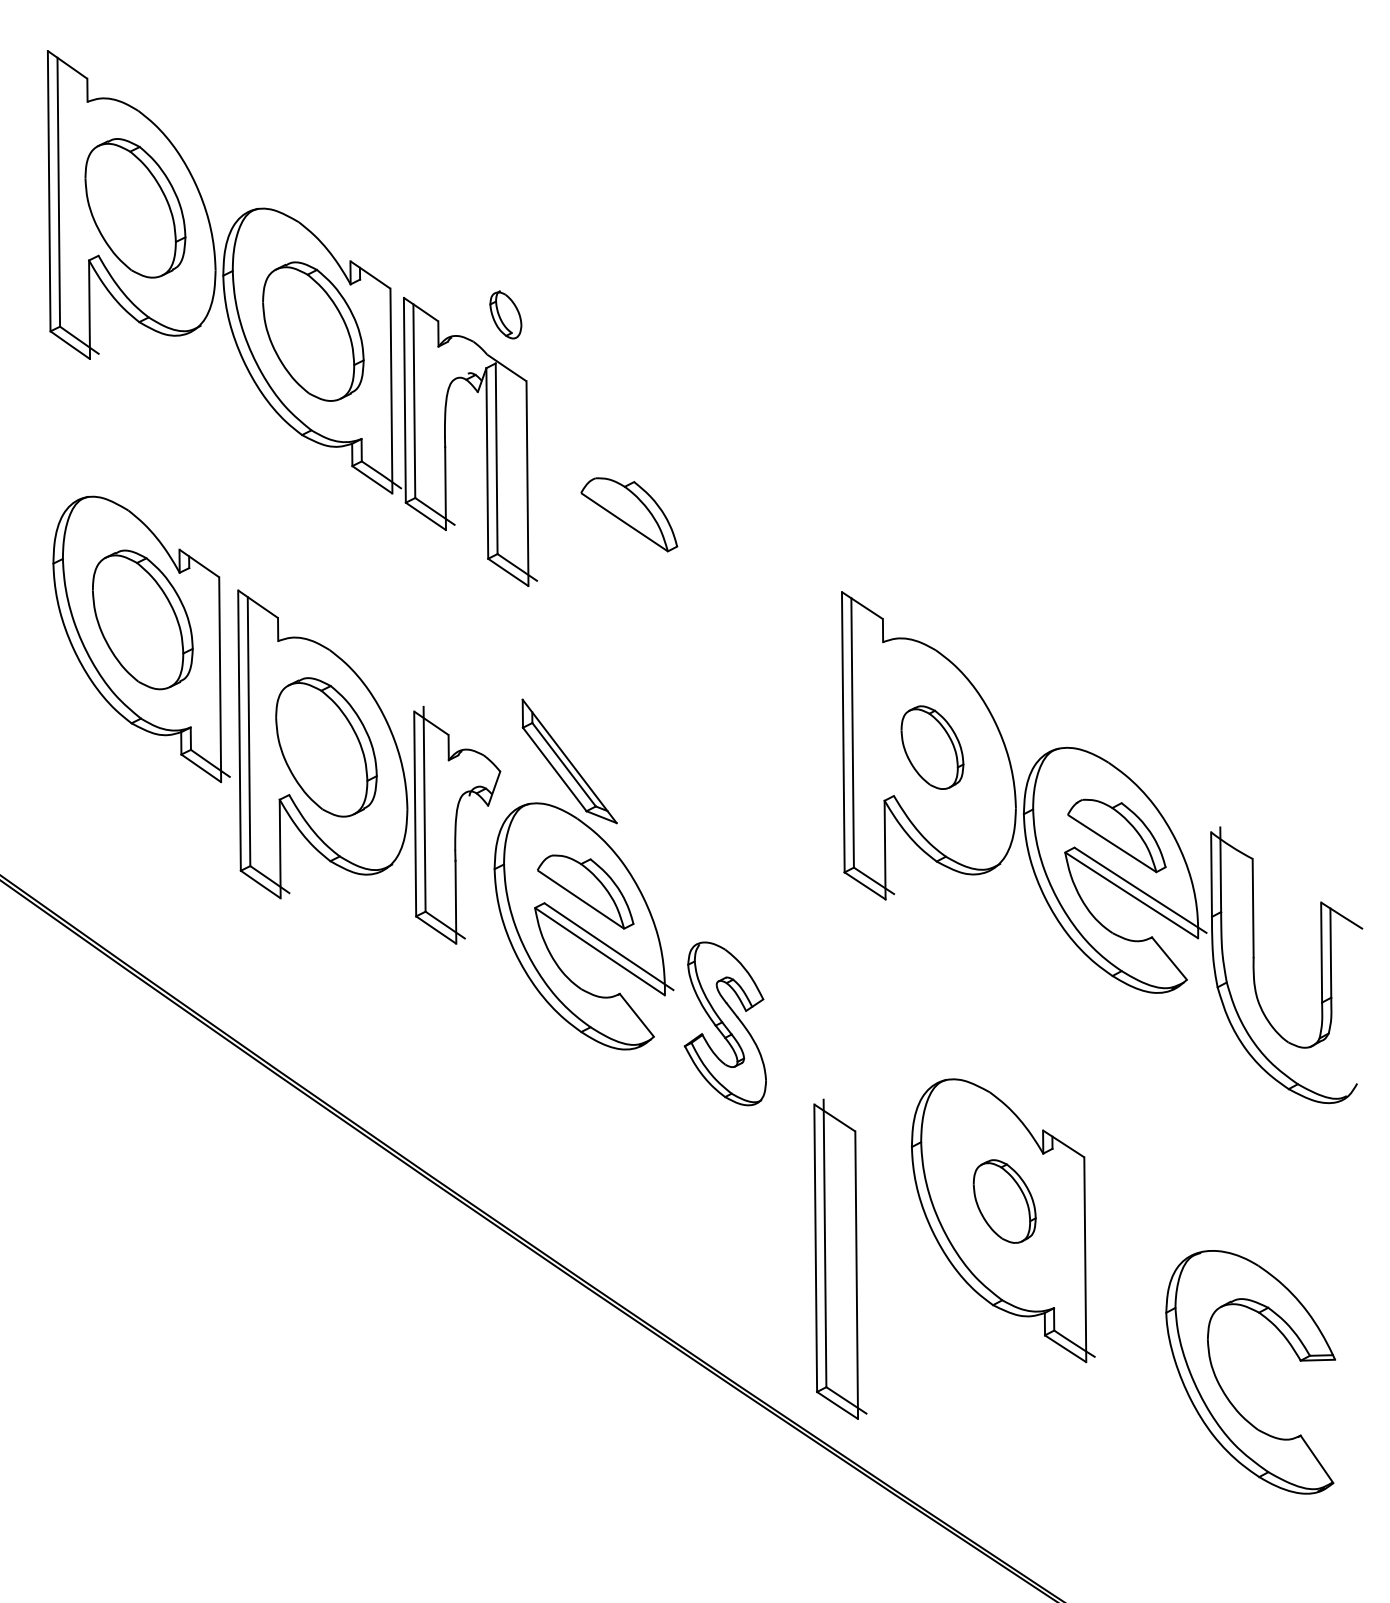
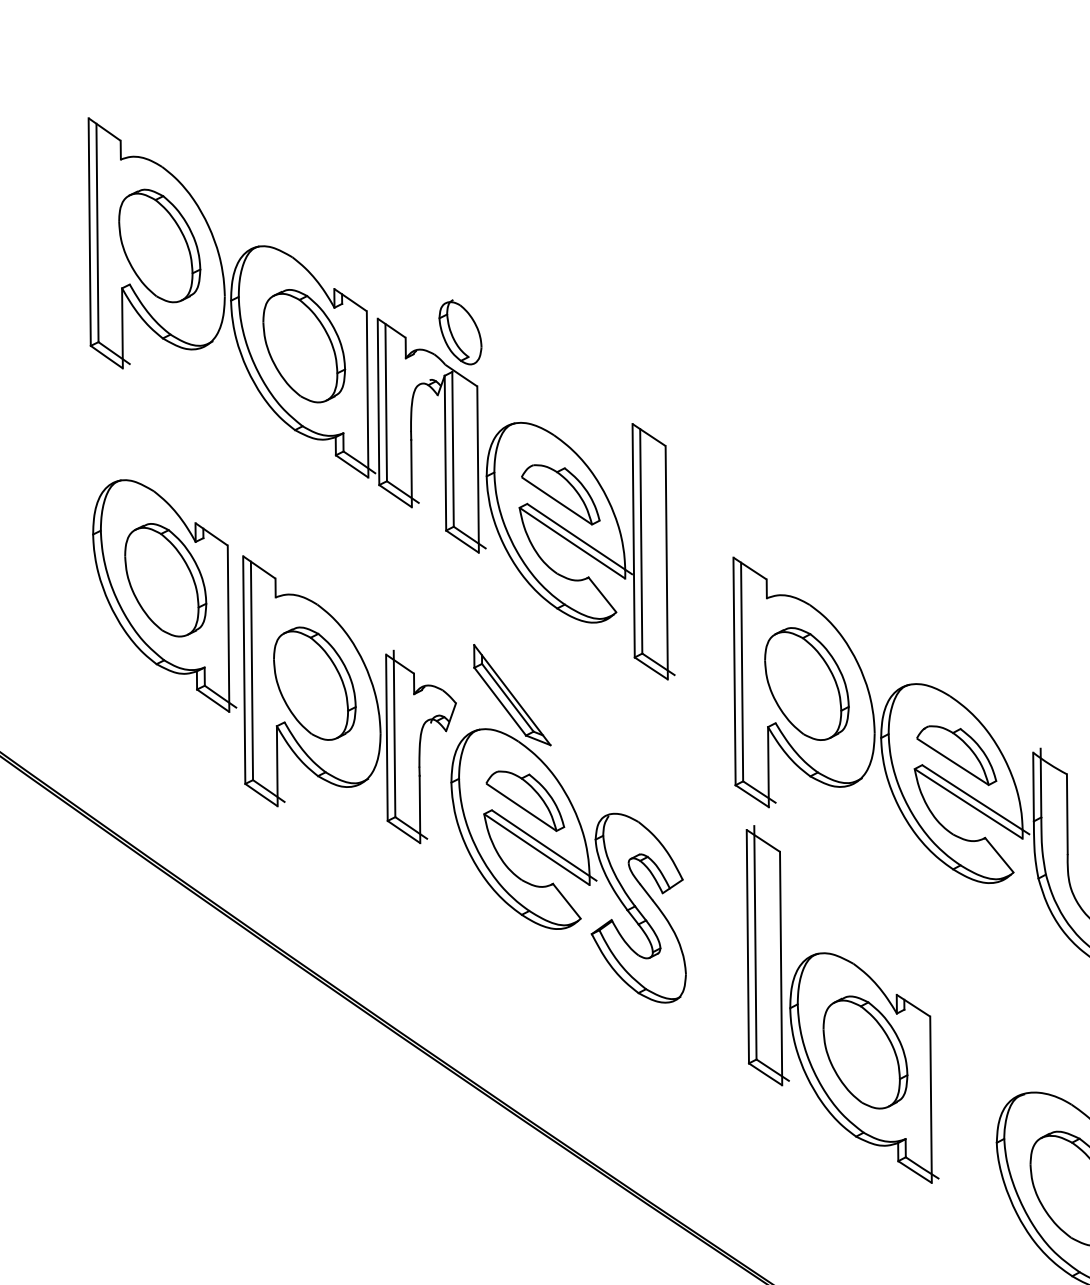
part: (505, 314) -> (460, 332), size x1.67
part: (653, 583) -> (580, 550), added
part: (932, 747) -> (806, 683), size x1.67
part: (725, 1023) -> (638, 907), size x1.43
part: (1004, 1201) -> (865, 1052), size x1.67
part: (840, 1258) -> (767, 955), moved

